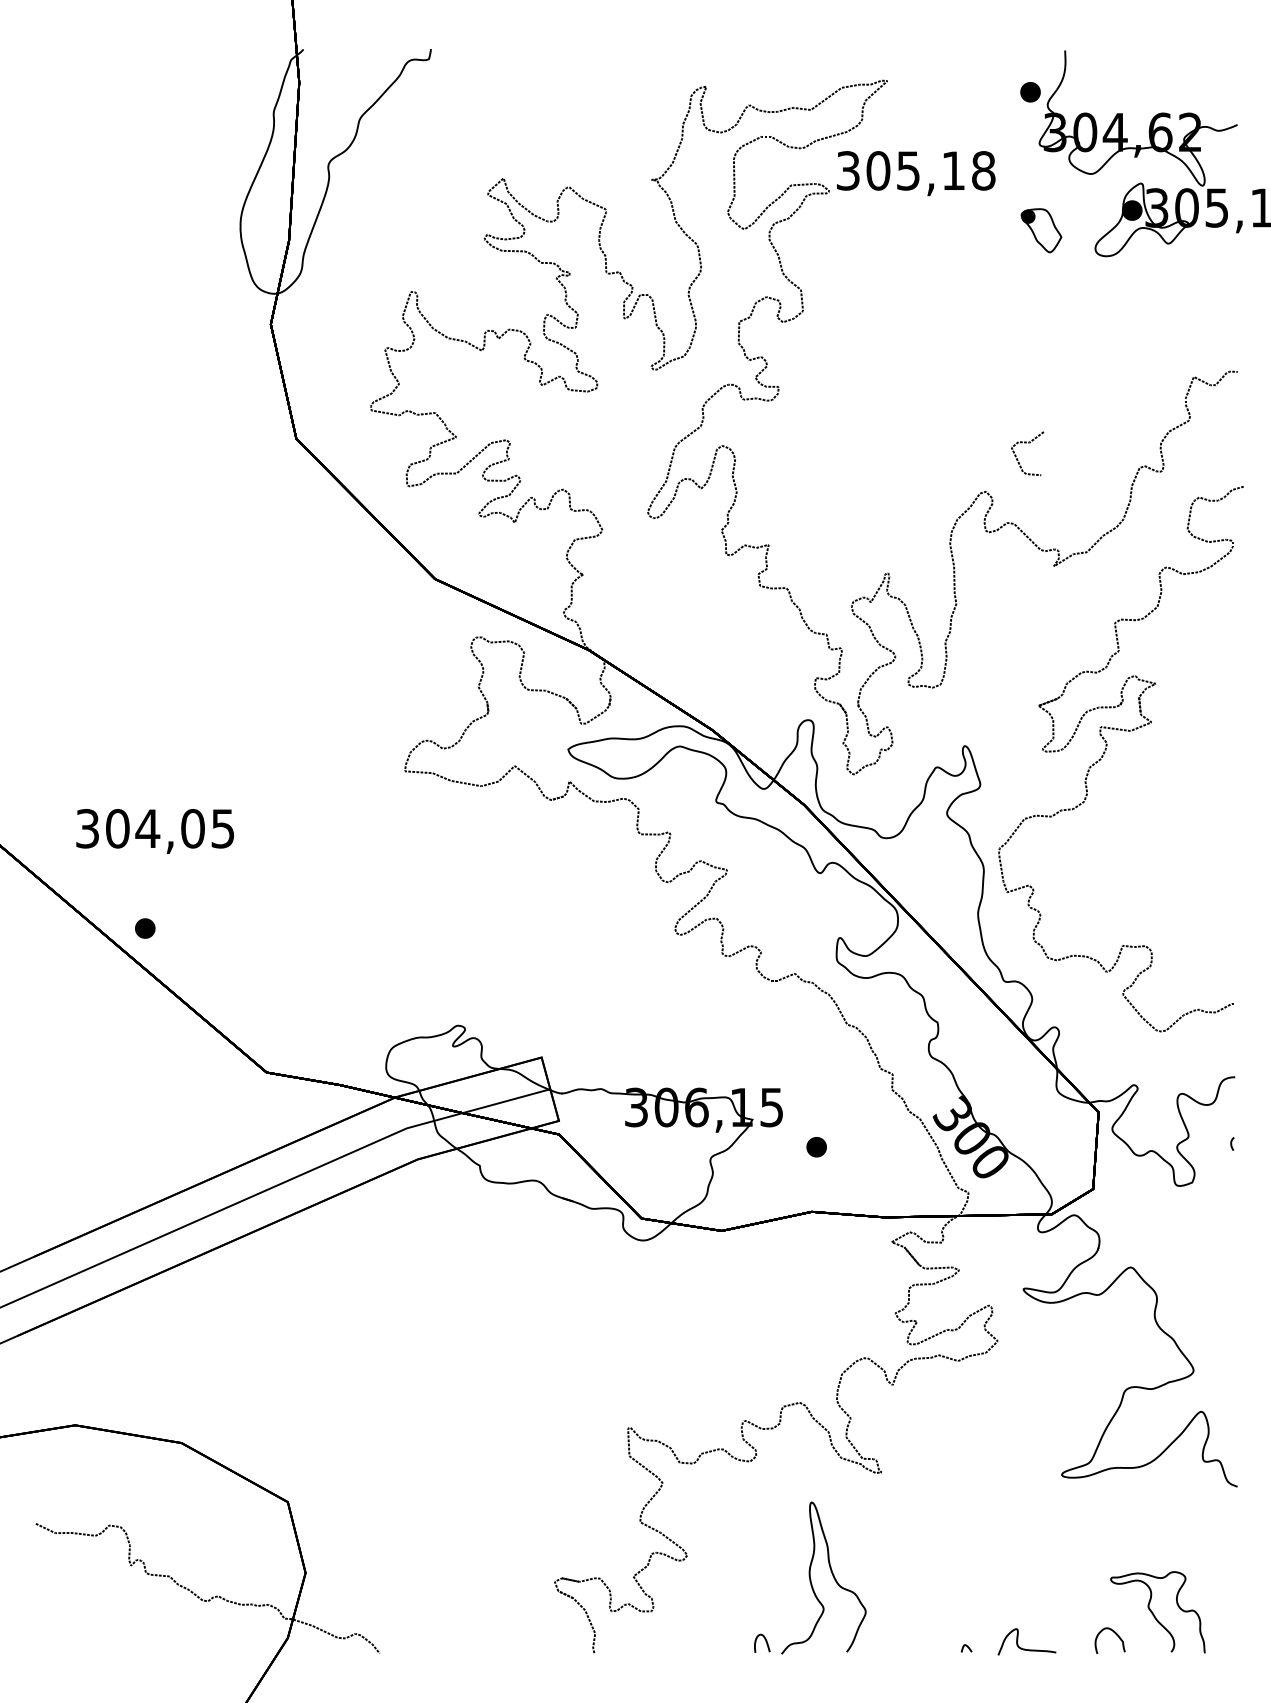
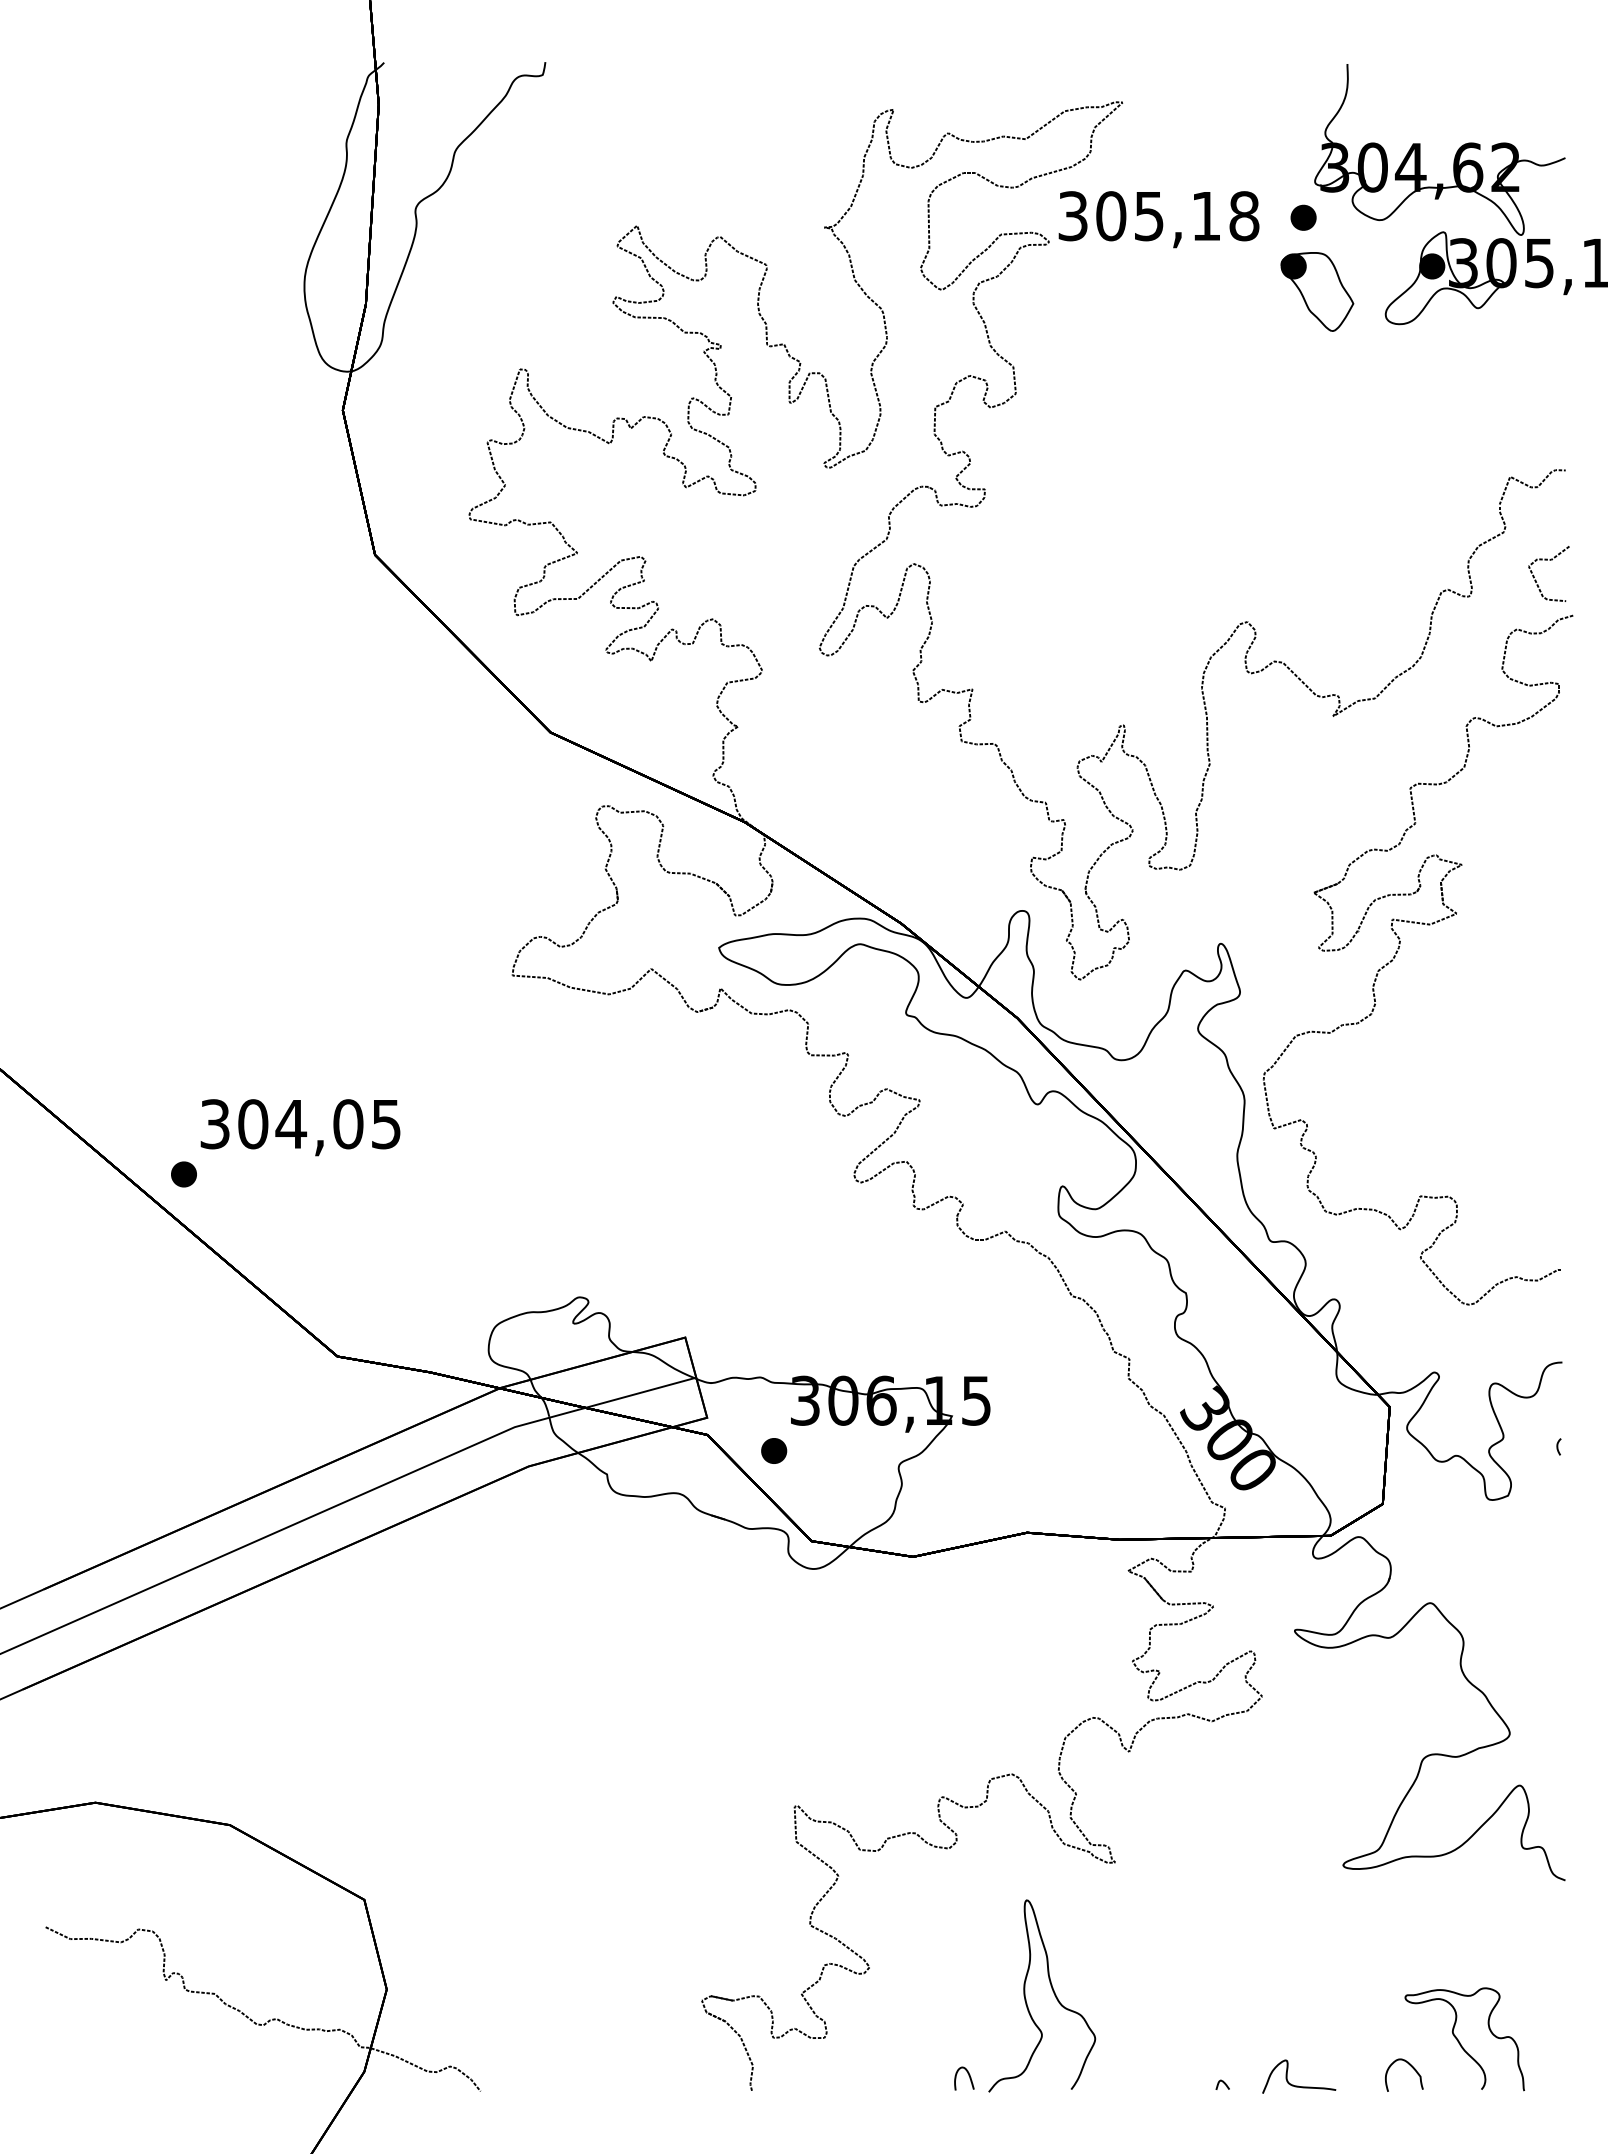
part: (1030, 92) -> (1303, 217), moved
part: (1041, 230) -> (1317, 291), size x1.43
curve: (1026, 443) -> (1547, 560), moved
text: (155, 831) -> (300, 1127), moved
part: (816, 1146) -> (774, 1450), moved

